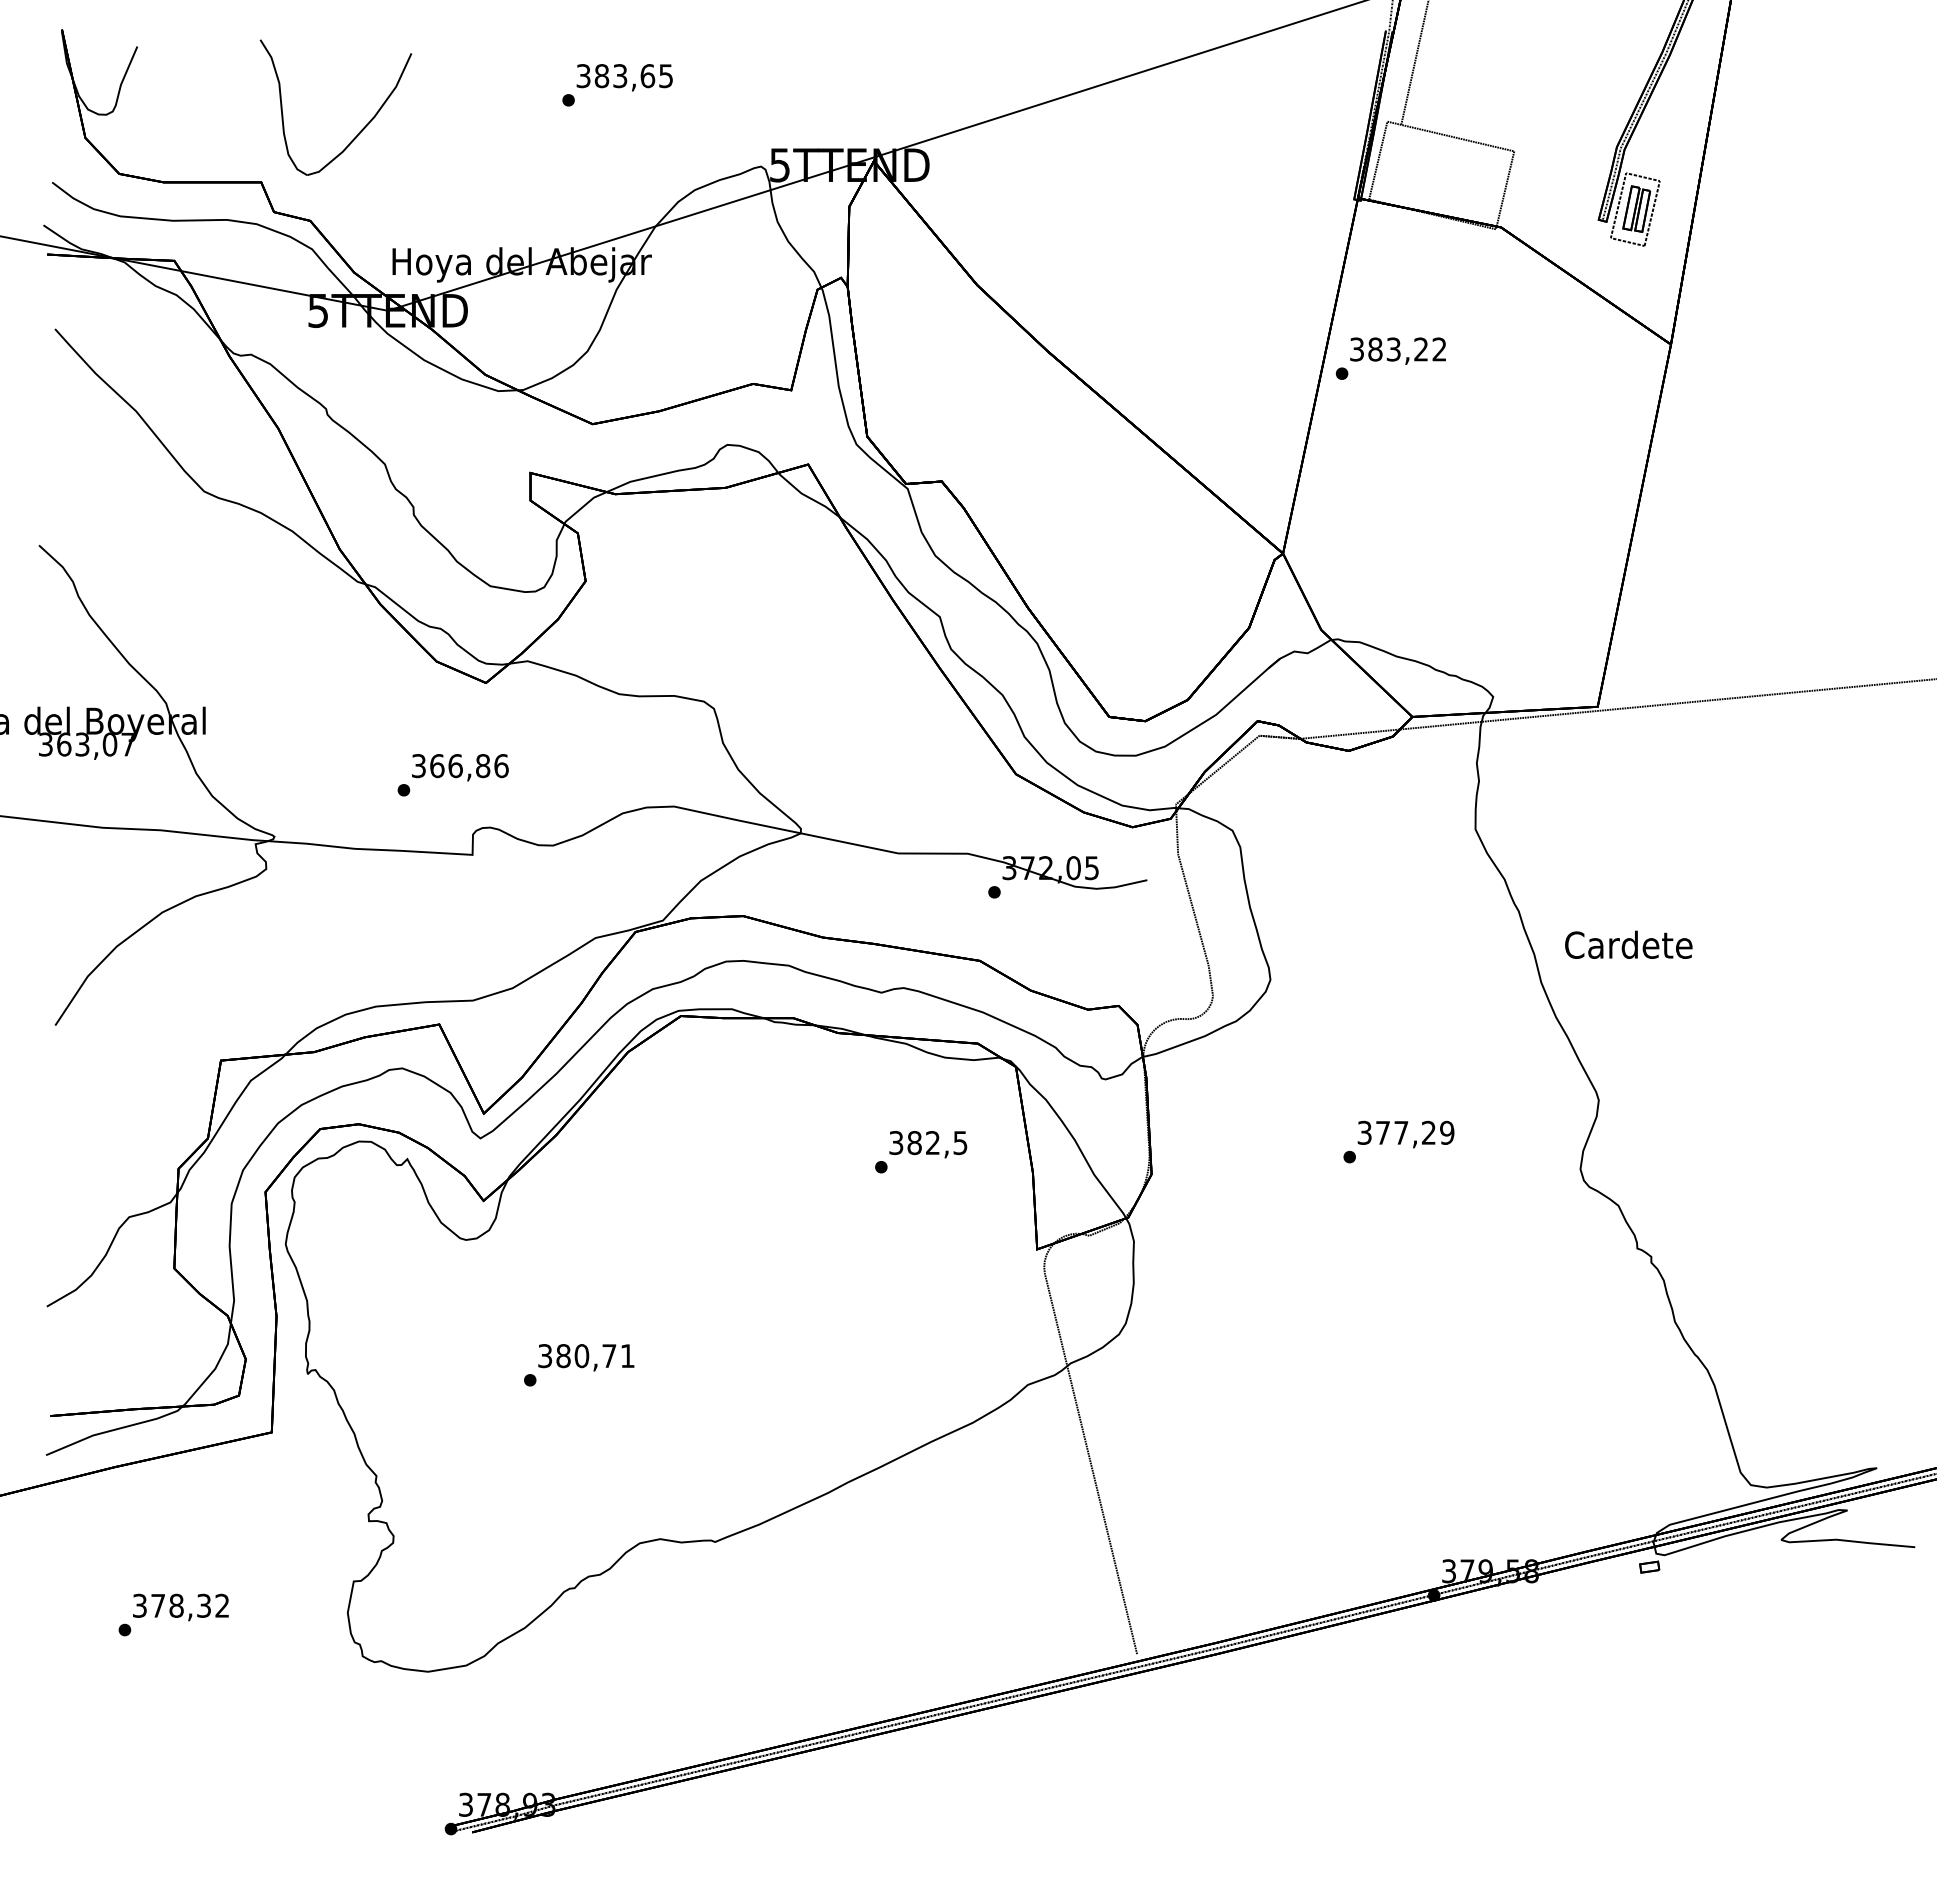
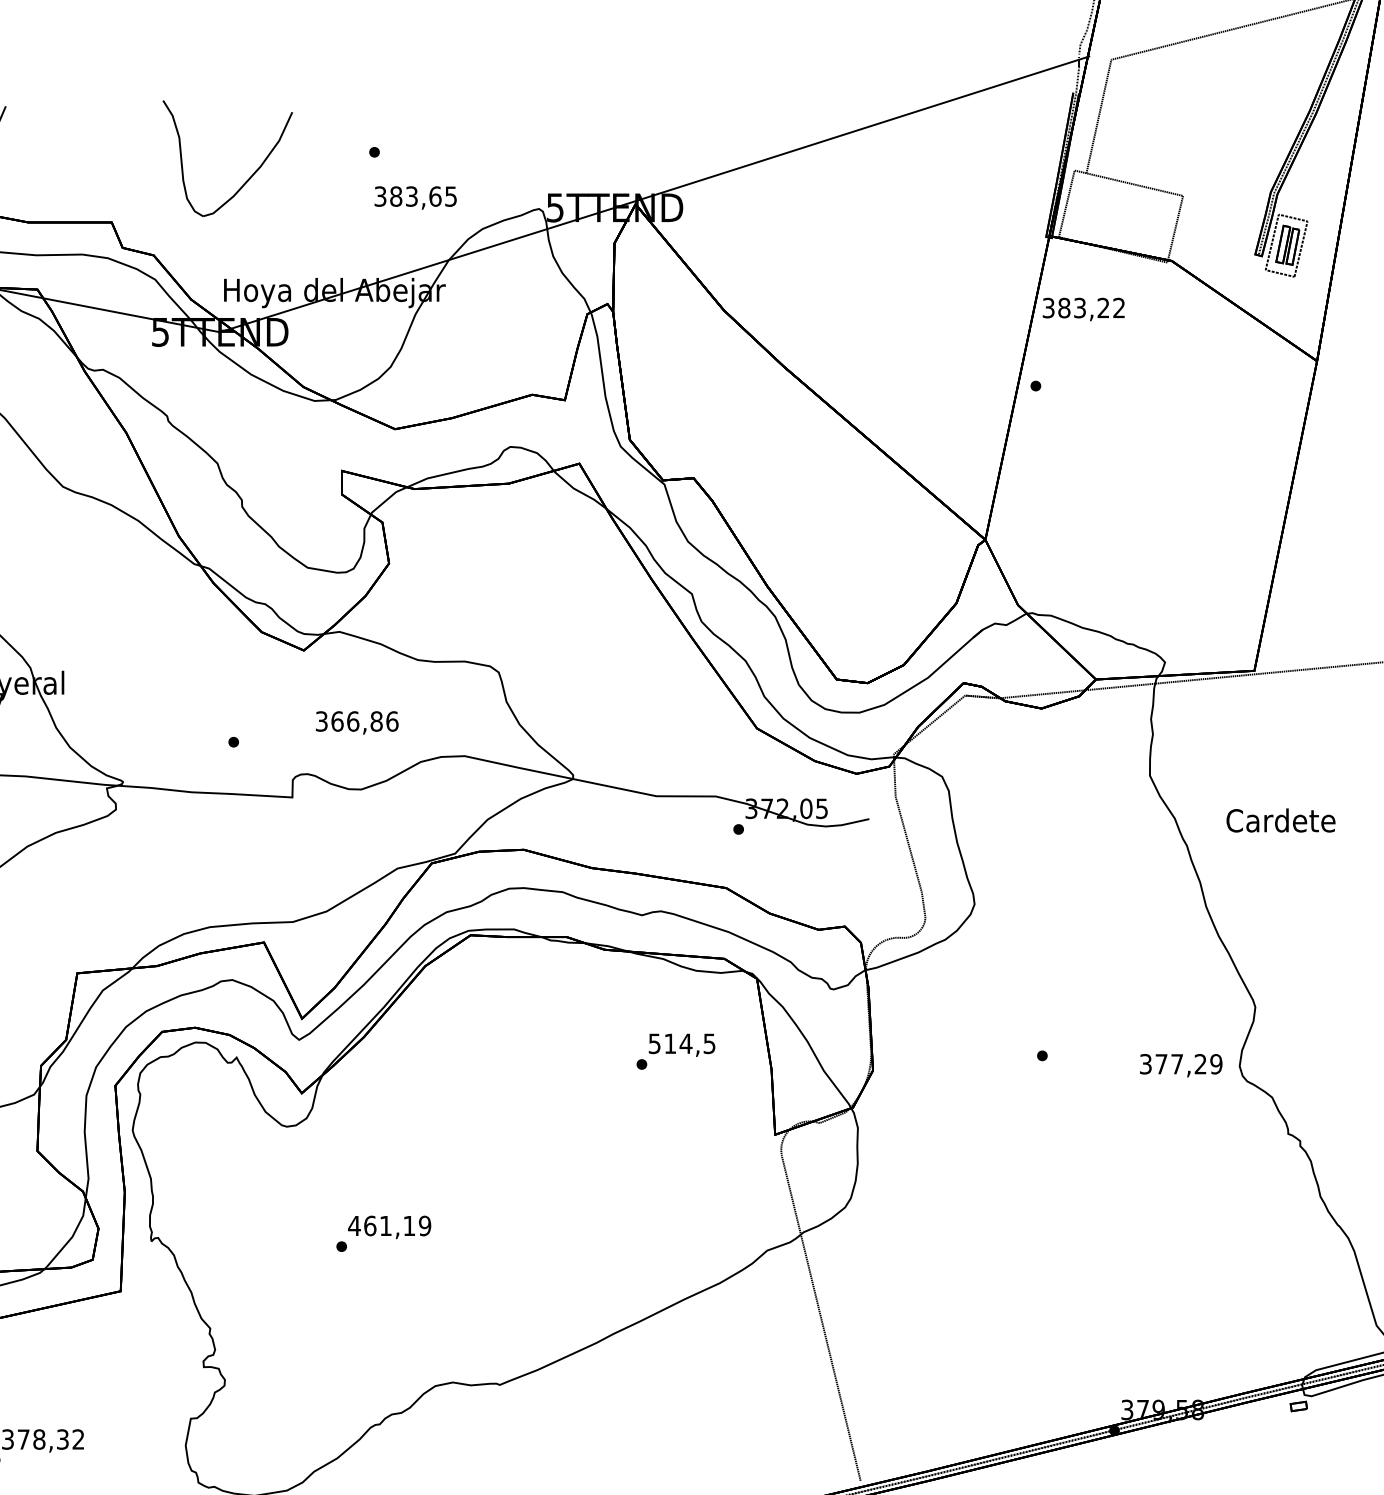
text: (624, 77) -> (415, 197), moved
part: (359, 131) -> (247, 178), moved
text: (1397, 350) -> (1083, 308), moved
text: (460, 767) -> (357, 722), moved
text: (1628, 944) -> (1280, 820), moved
text: (1405, 1134) -> (1180, 1065), moved
text: (915, 1143) -> (671, 1044), 382,5 -> 514,5
text: (585, 1356) -> (388, 1226), 380,71 -> 461,19

